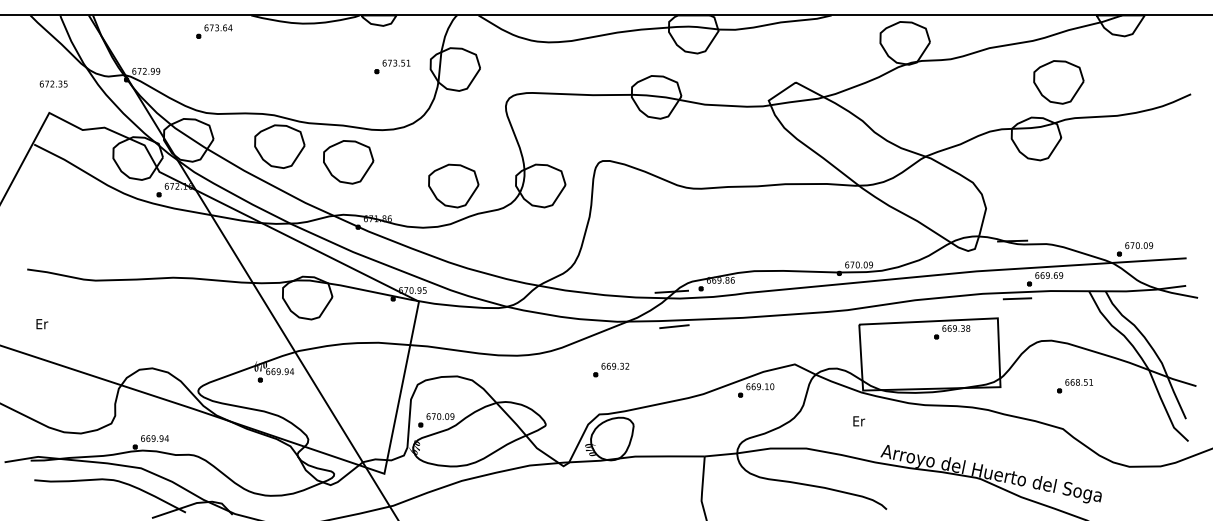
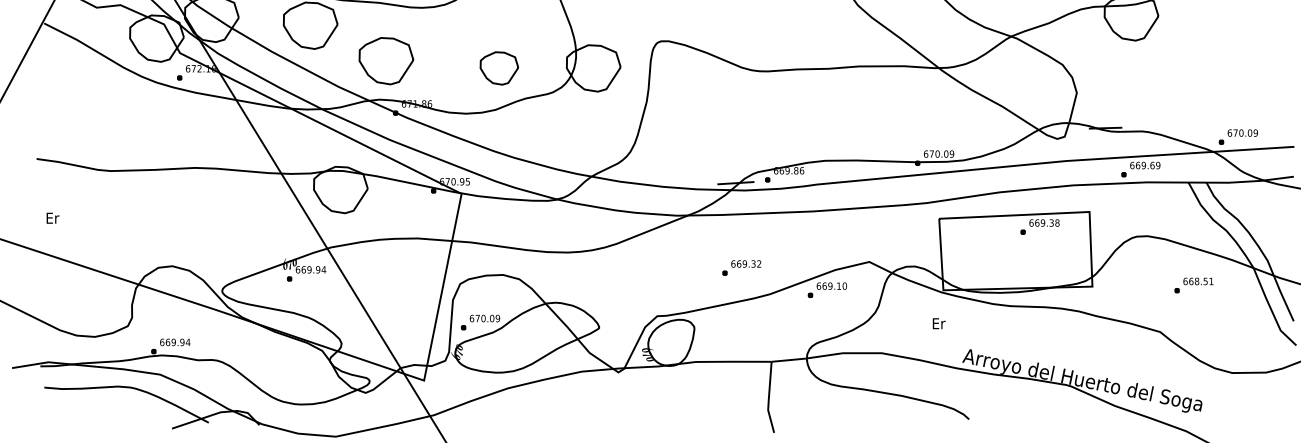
part: (348, 162) -> (386, 61), moved
part: (453, 185) -> (499, 67), size x0.7
line: (1017, 298) -> (1110, 190), removed
line: (674, 326) -> (738, 220), removed
part: (611, 369) -> (742, 267), moved
part: (1074, 386) -> (1193, 285), moved

